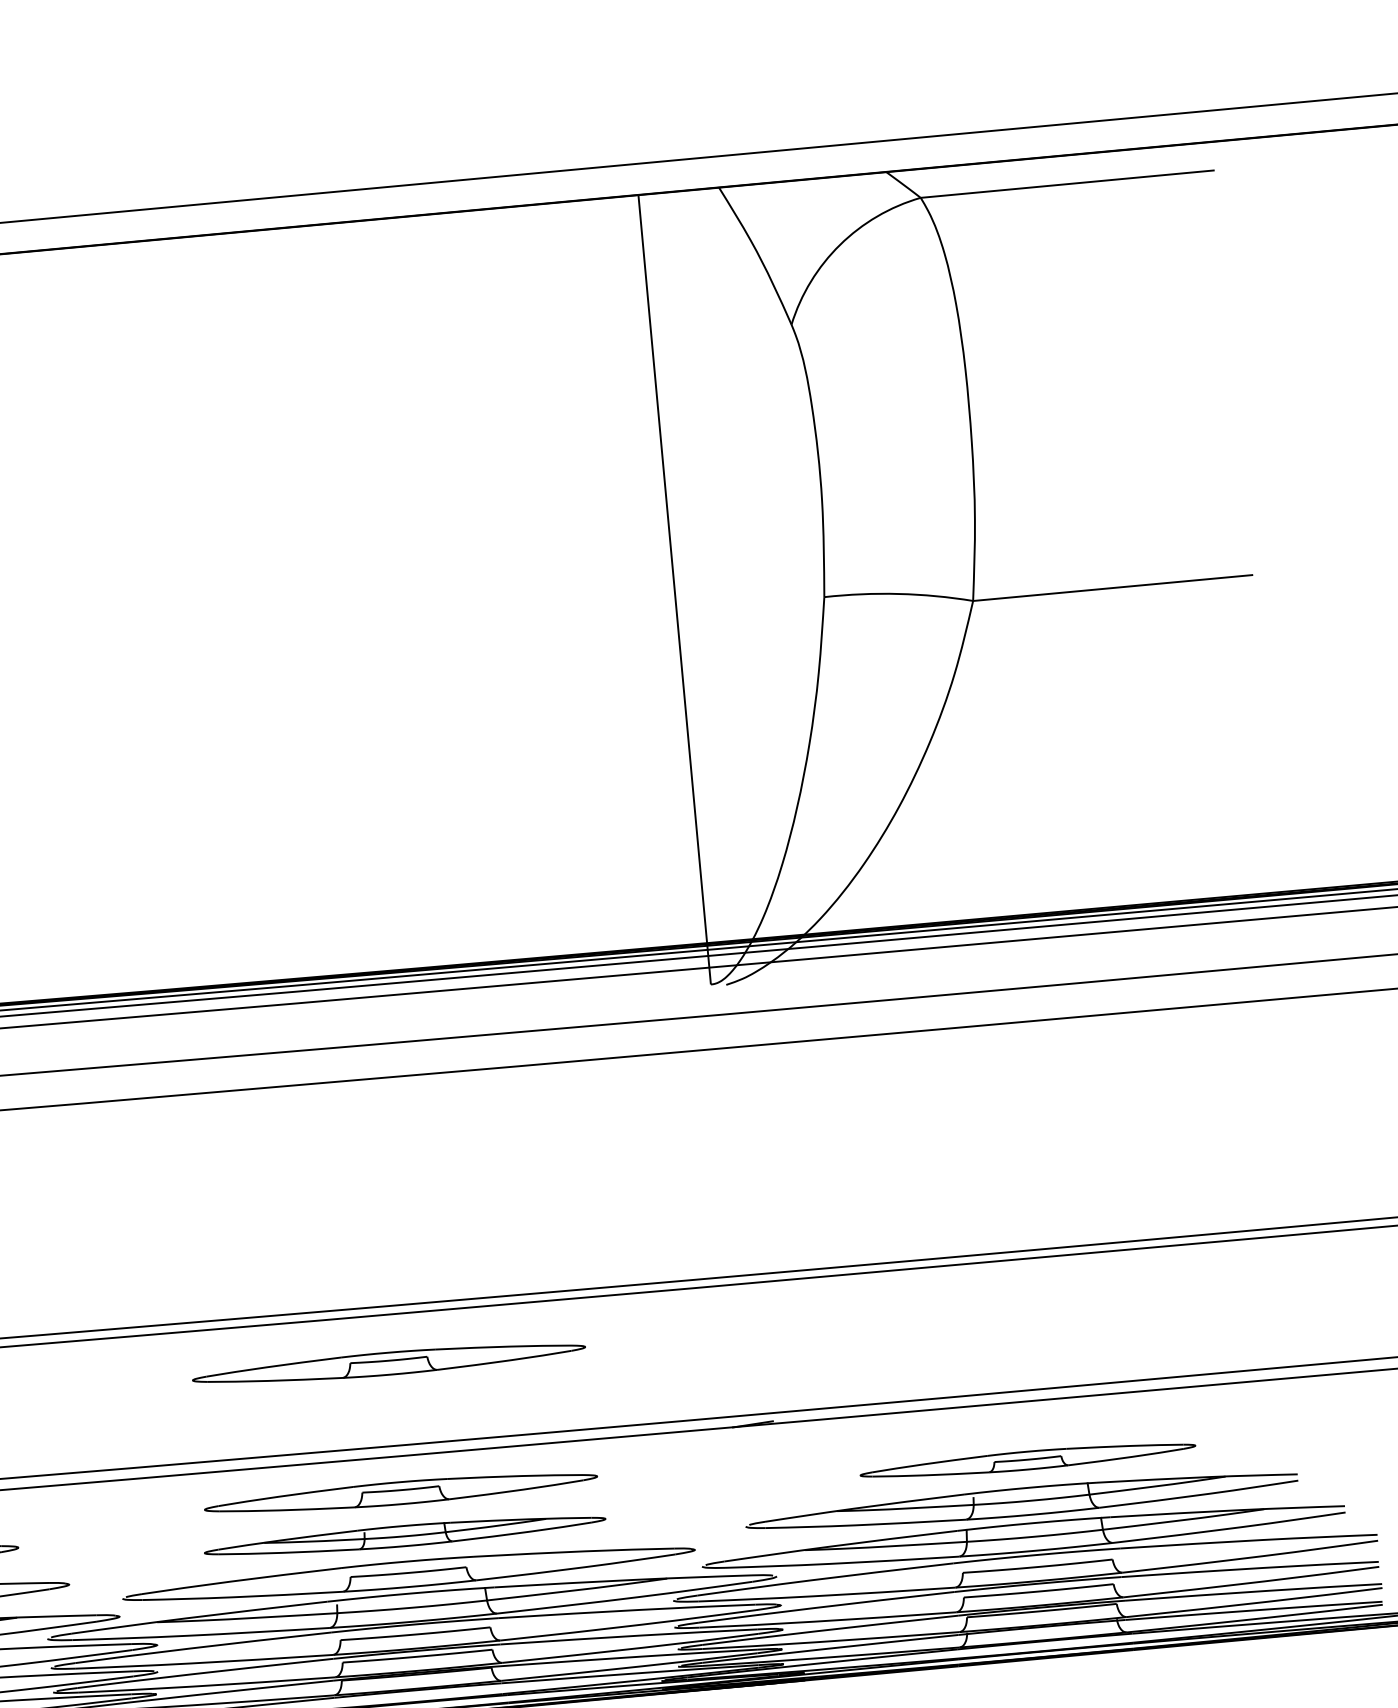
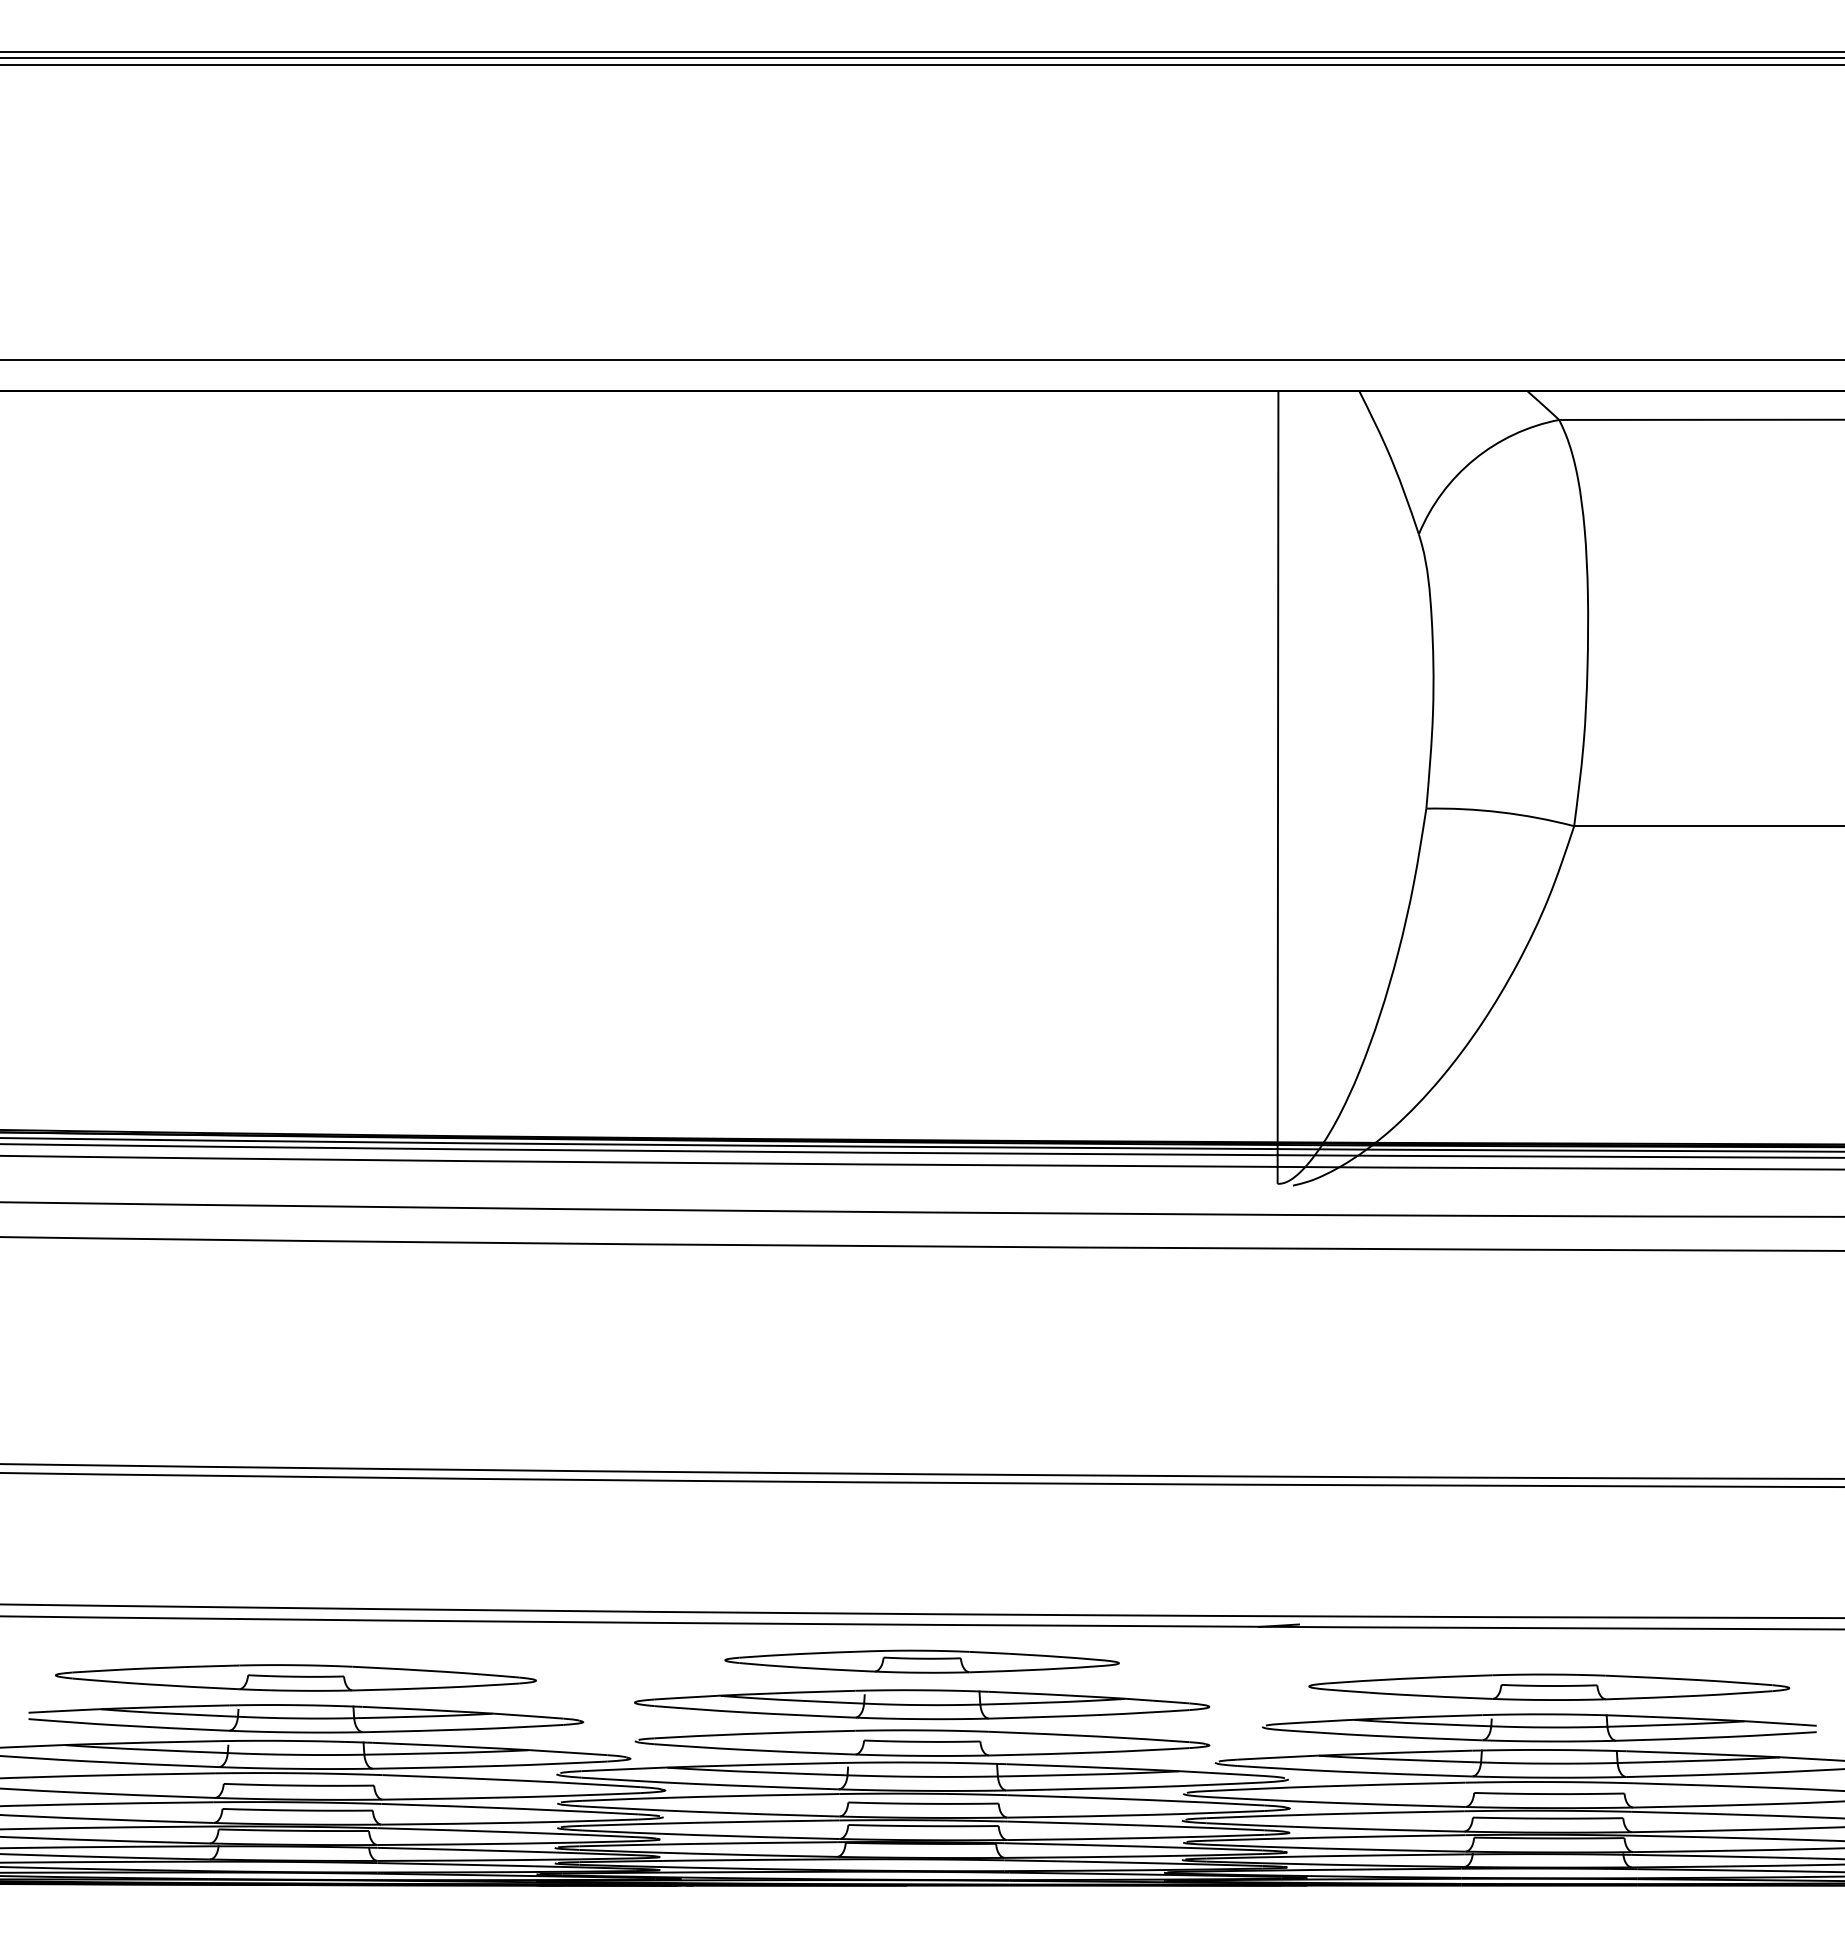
part: (388, 1363) -> (921, 1531), removed
part: (1028, 1459) -> (1549, 1686), size x1.43
part: (405, 1535) -> (922, 1704), size x1.43

